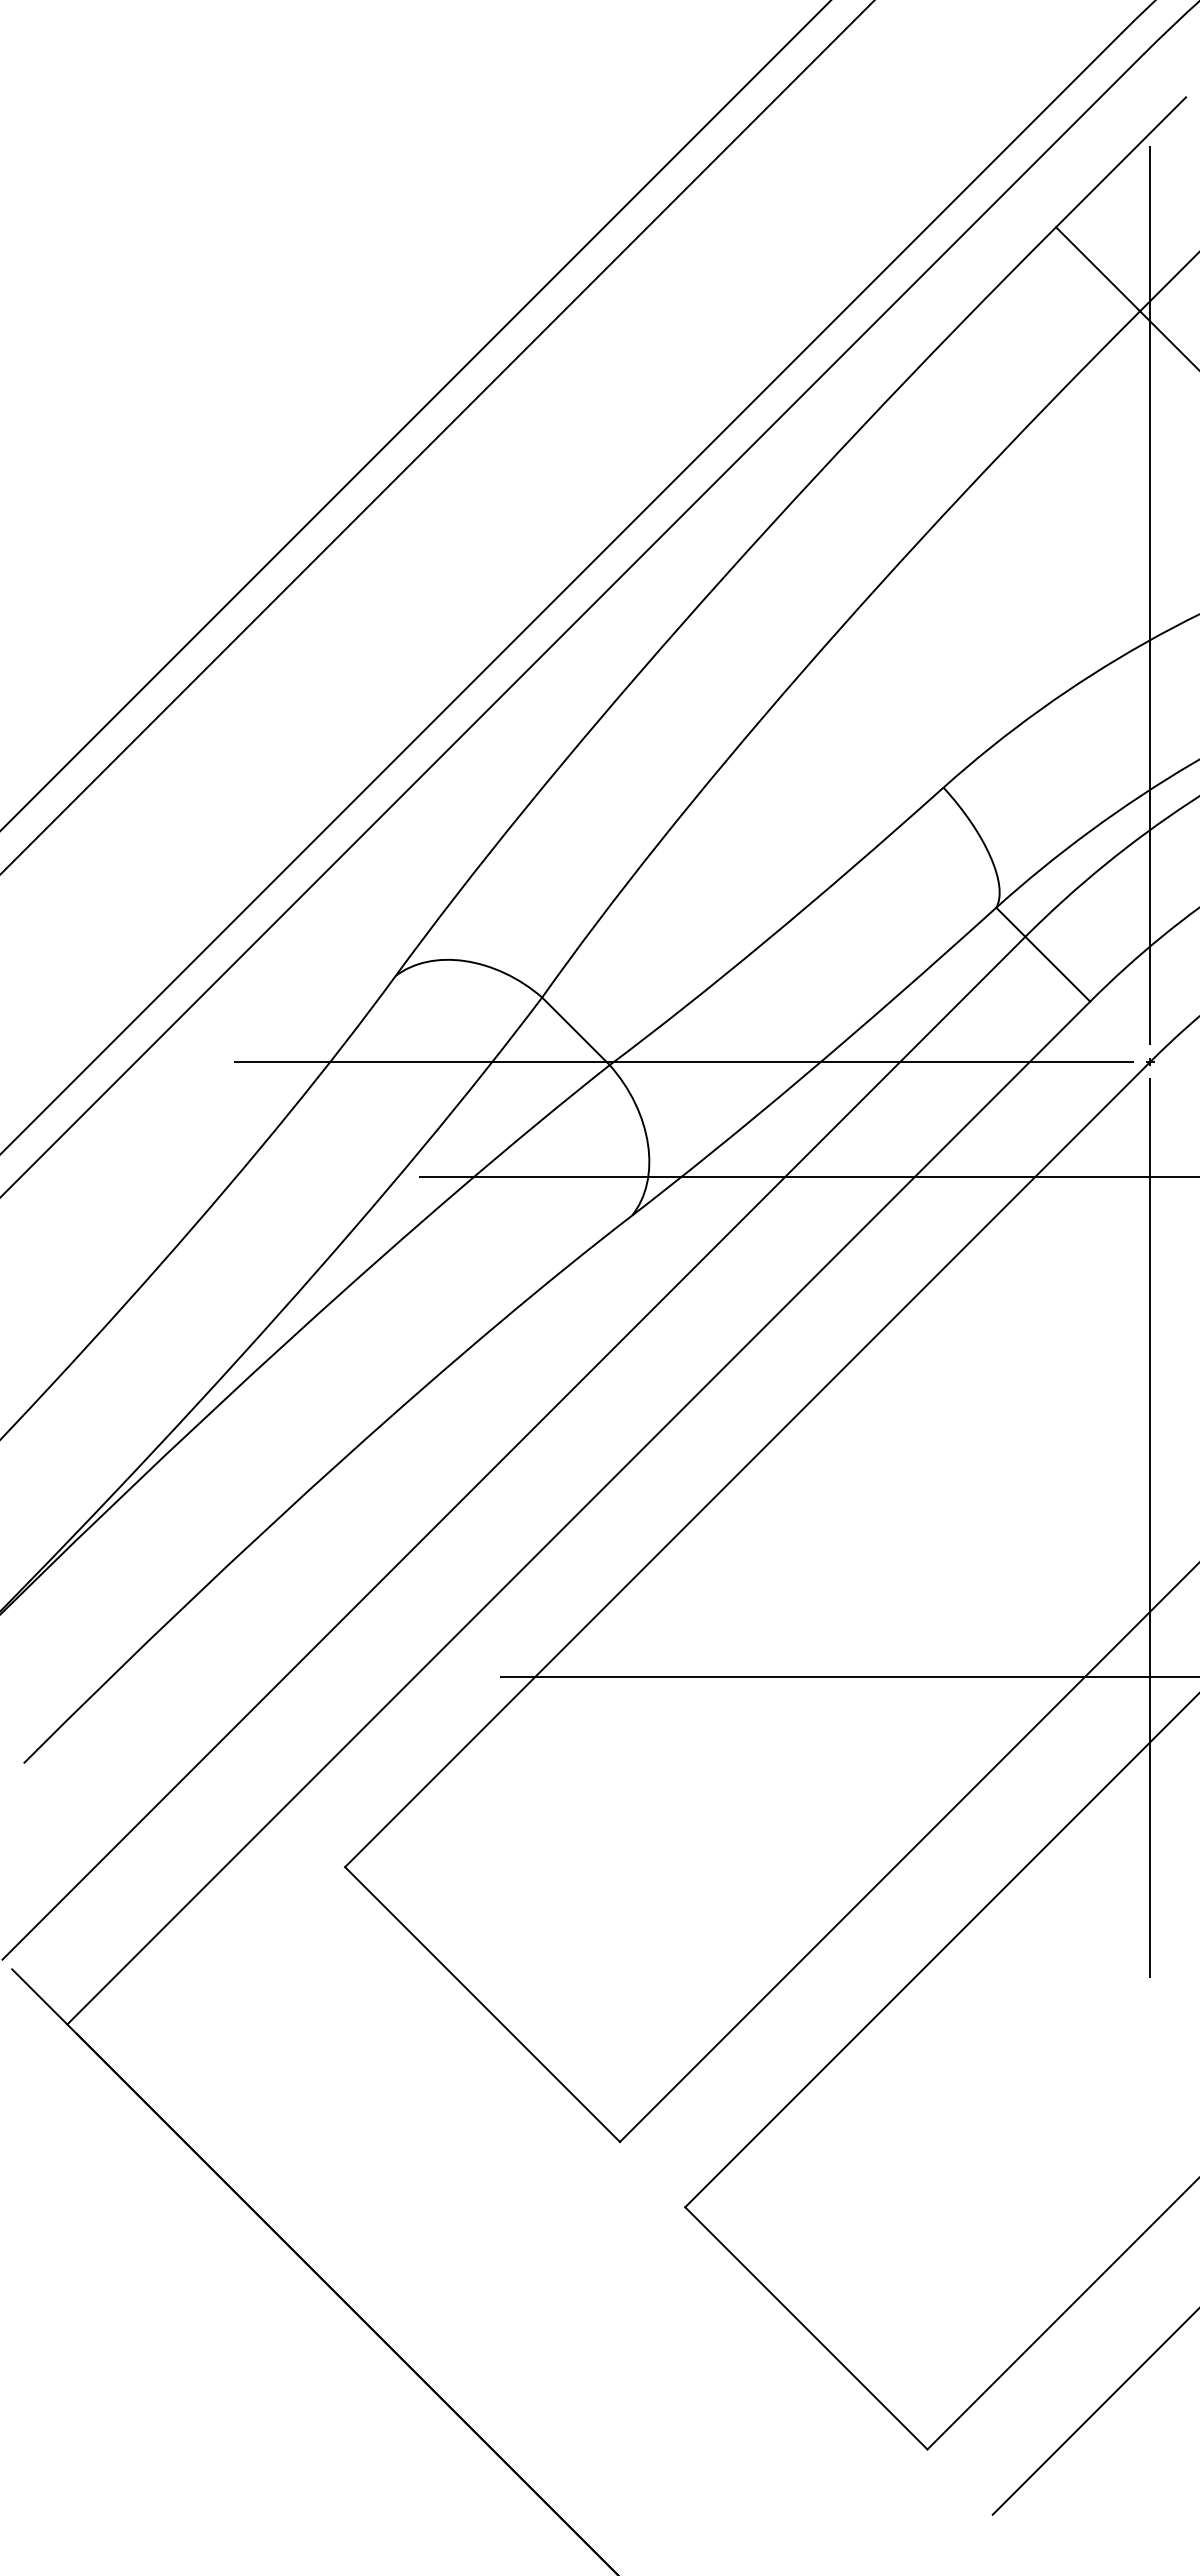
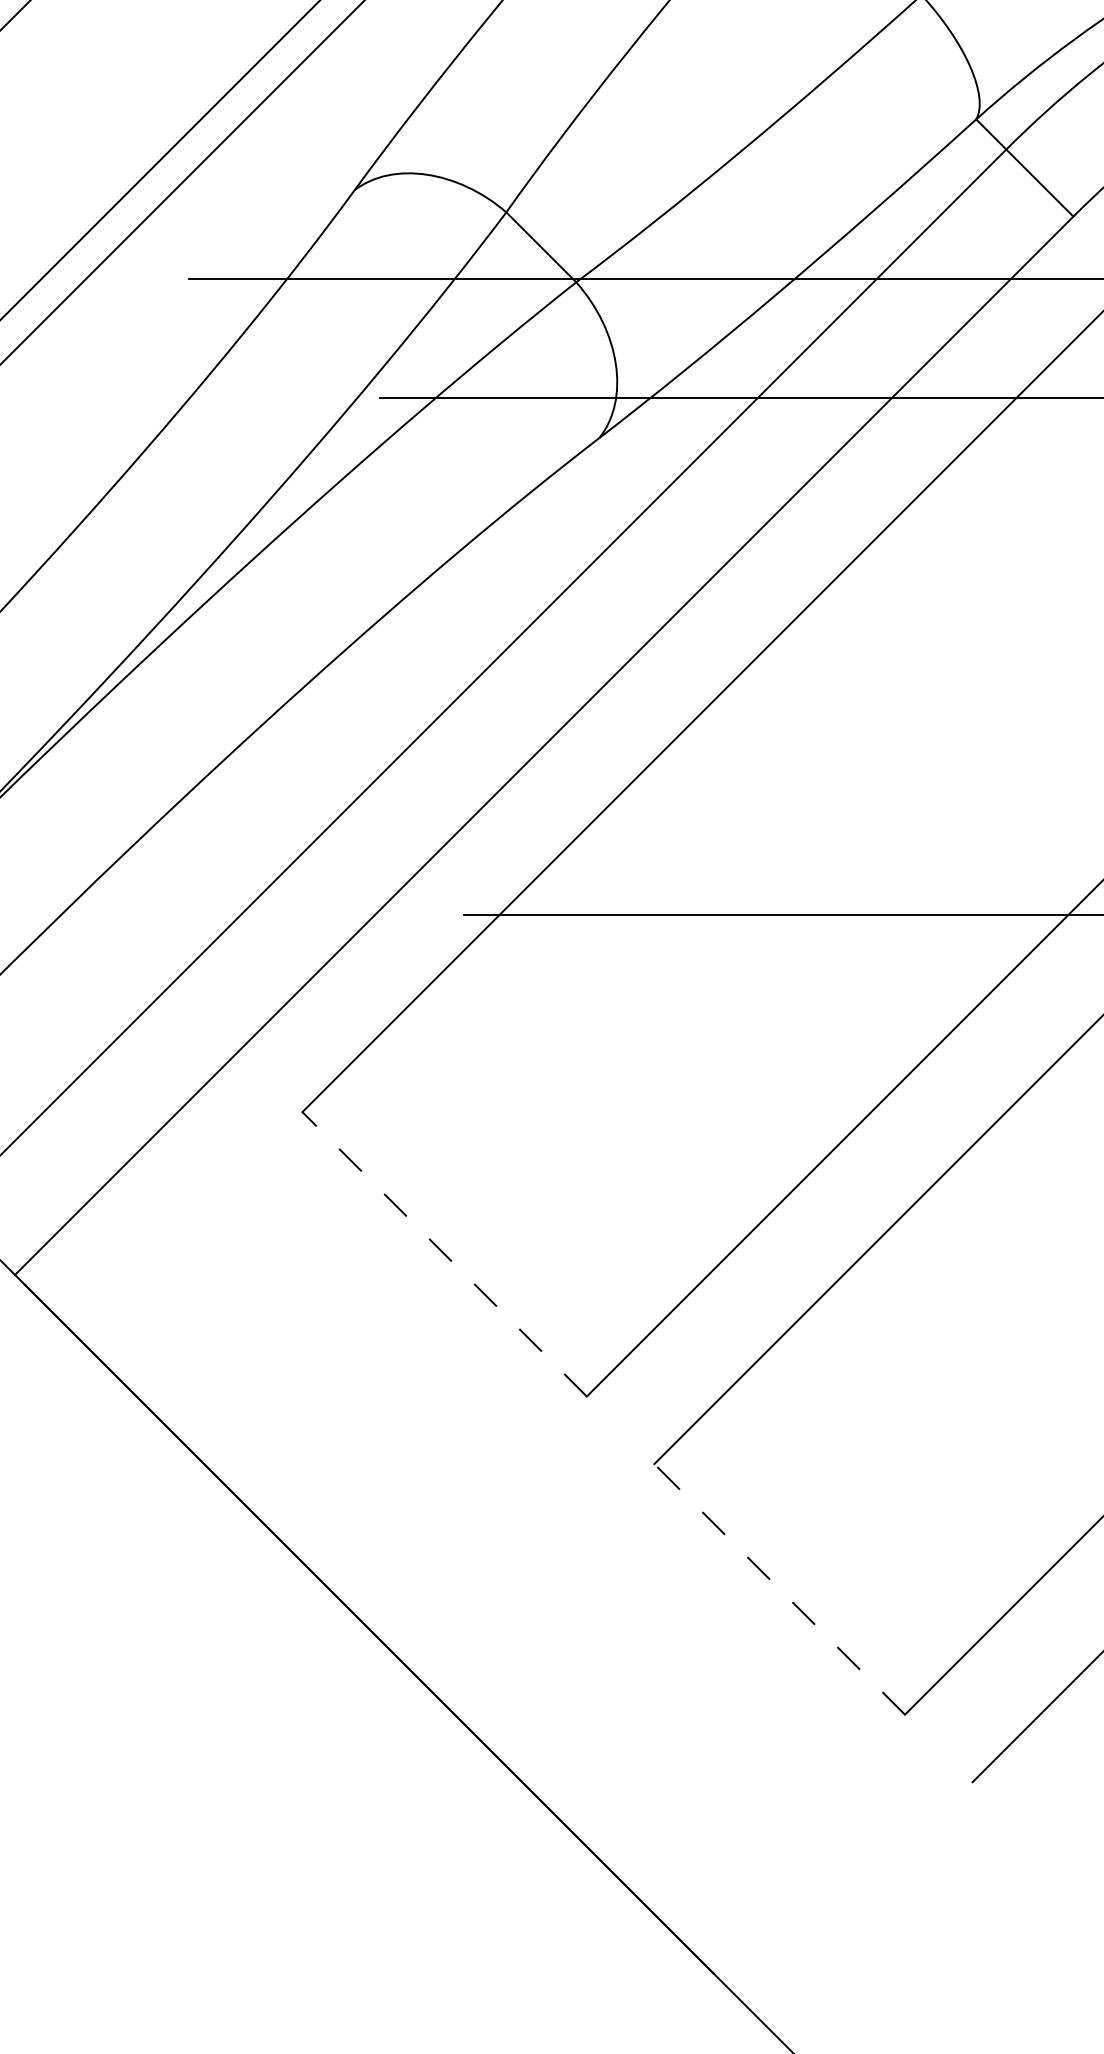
line: (482, 2004) -> (444, 1254), solid -> dashed
line: (806, 2328) -> (779, 1589), solid -> dashed

